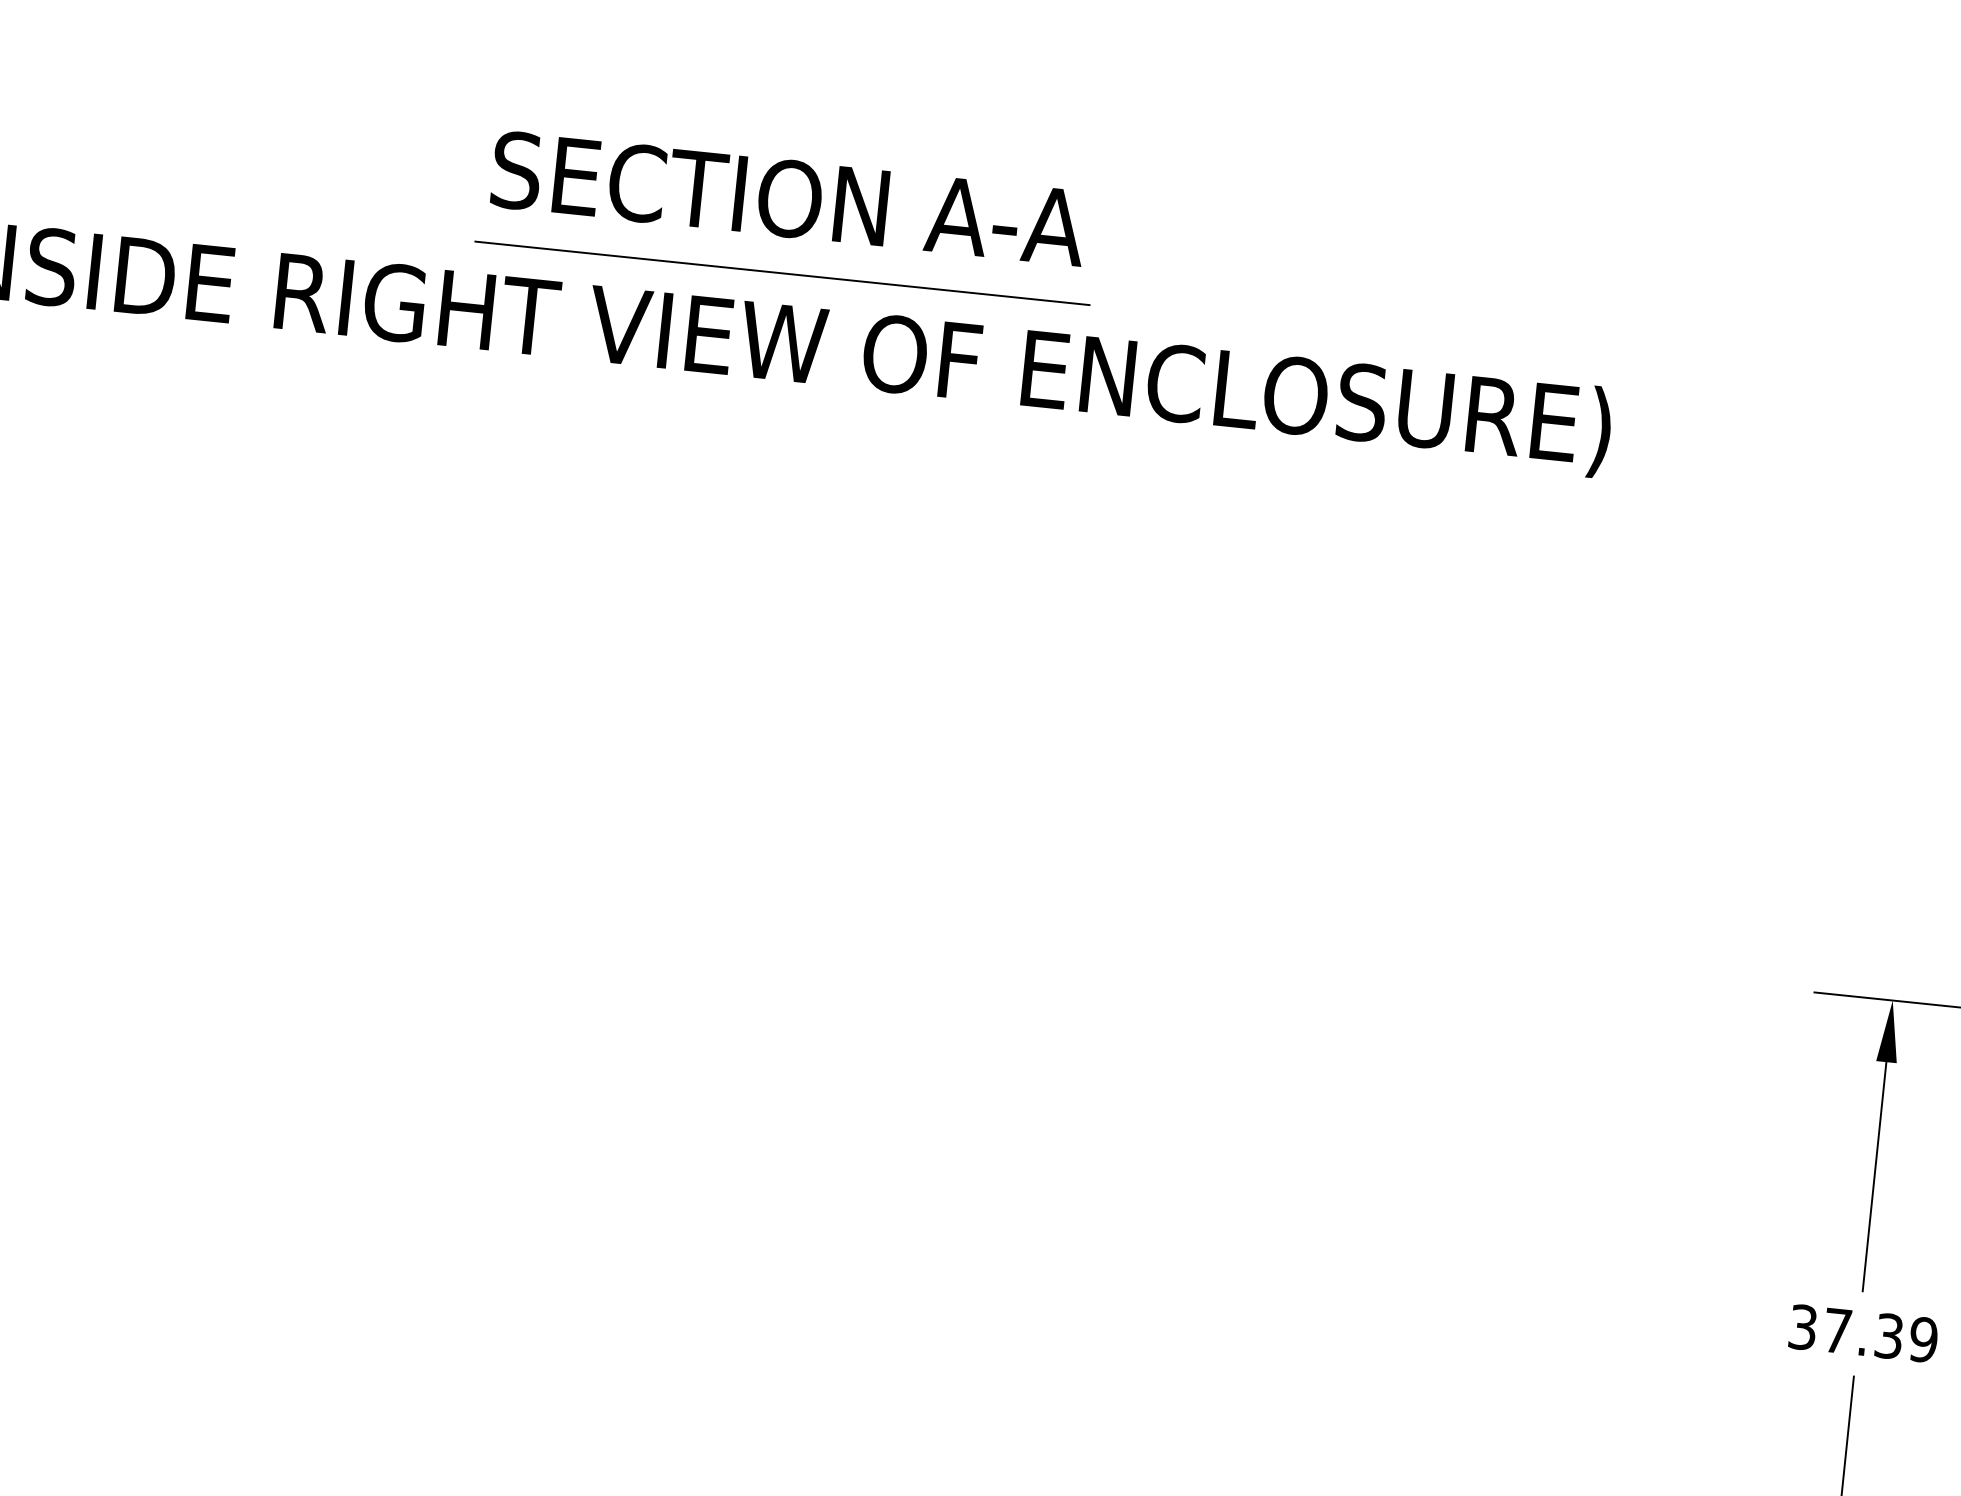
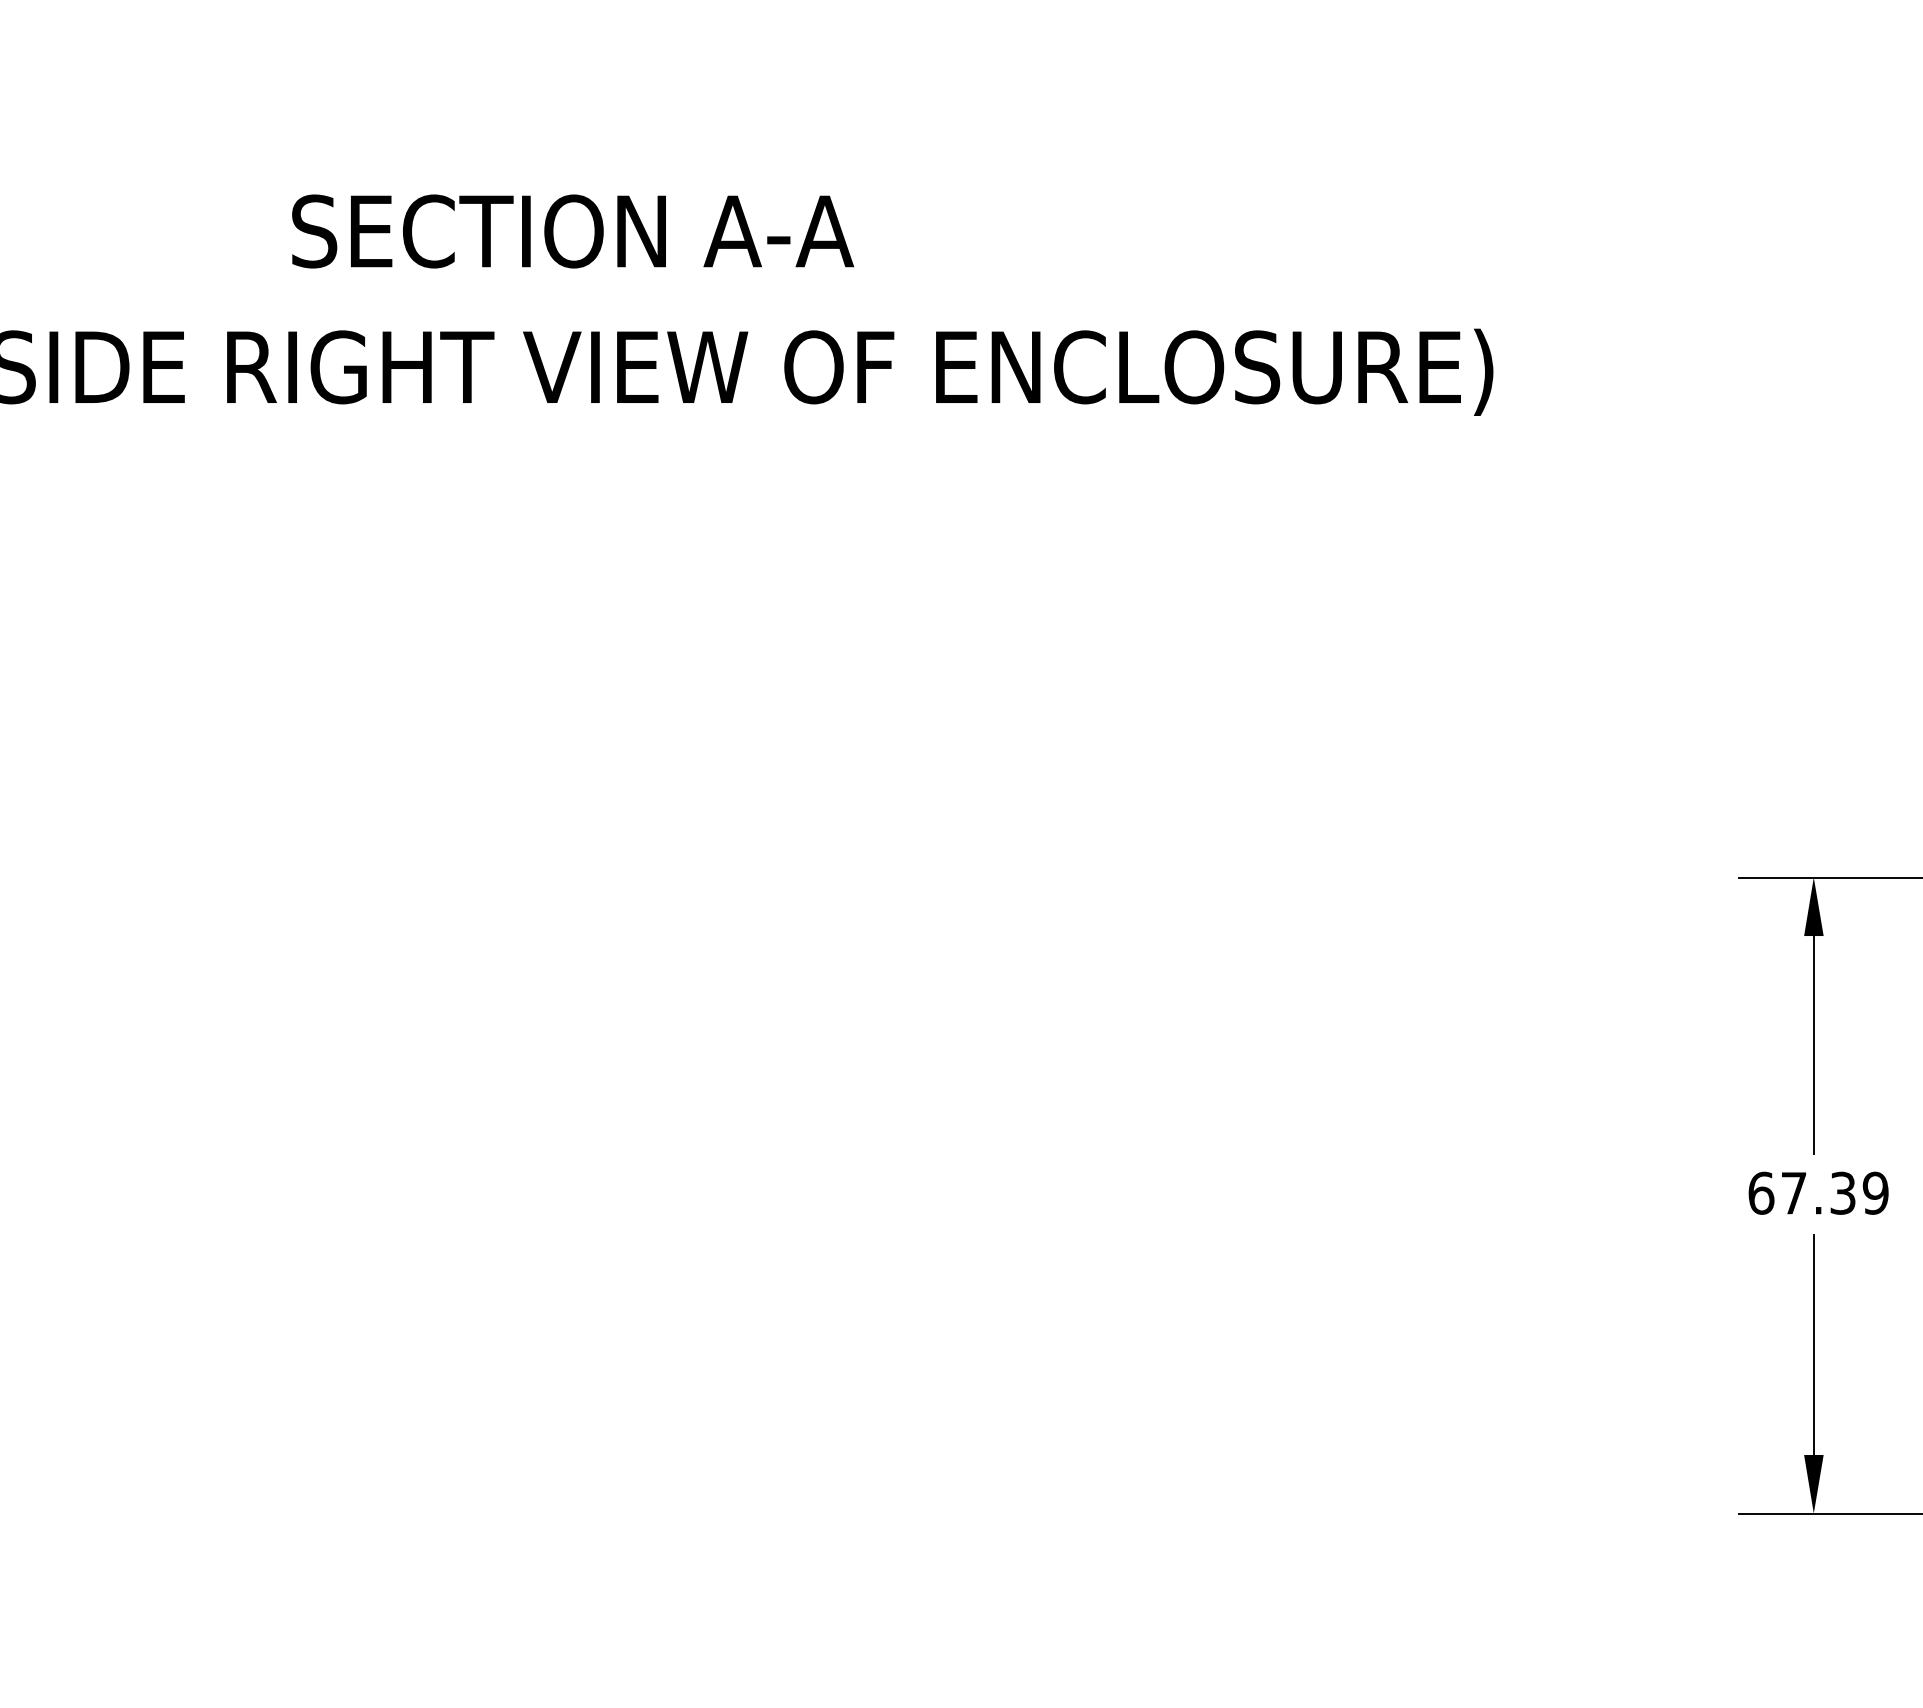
text: (789, 198) -> (573, 231), moved
line: (782, 272) -> (700, 301), removed
text: (1803, 1326) -> (1761, 1192), 37.39 -> 67.39

